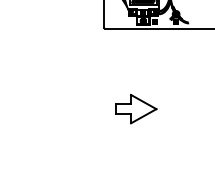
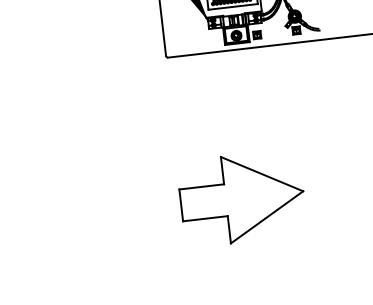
part: (136, 108) -> (242, 196), size x1.67

